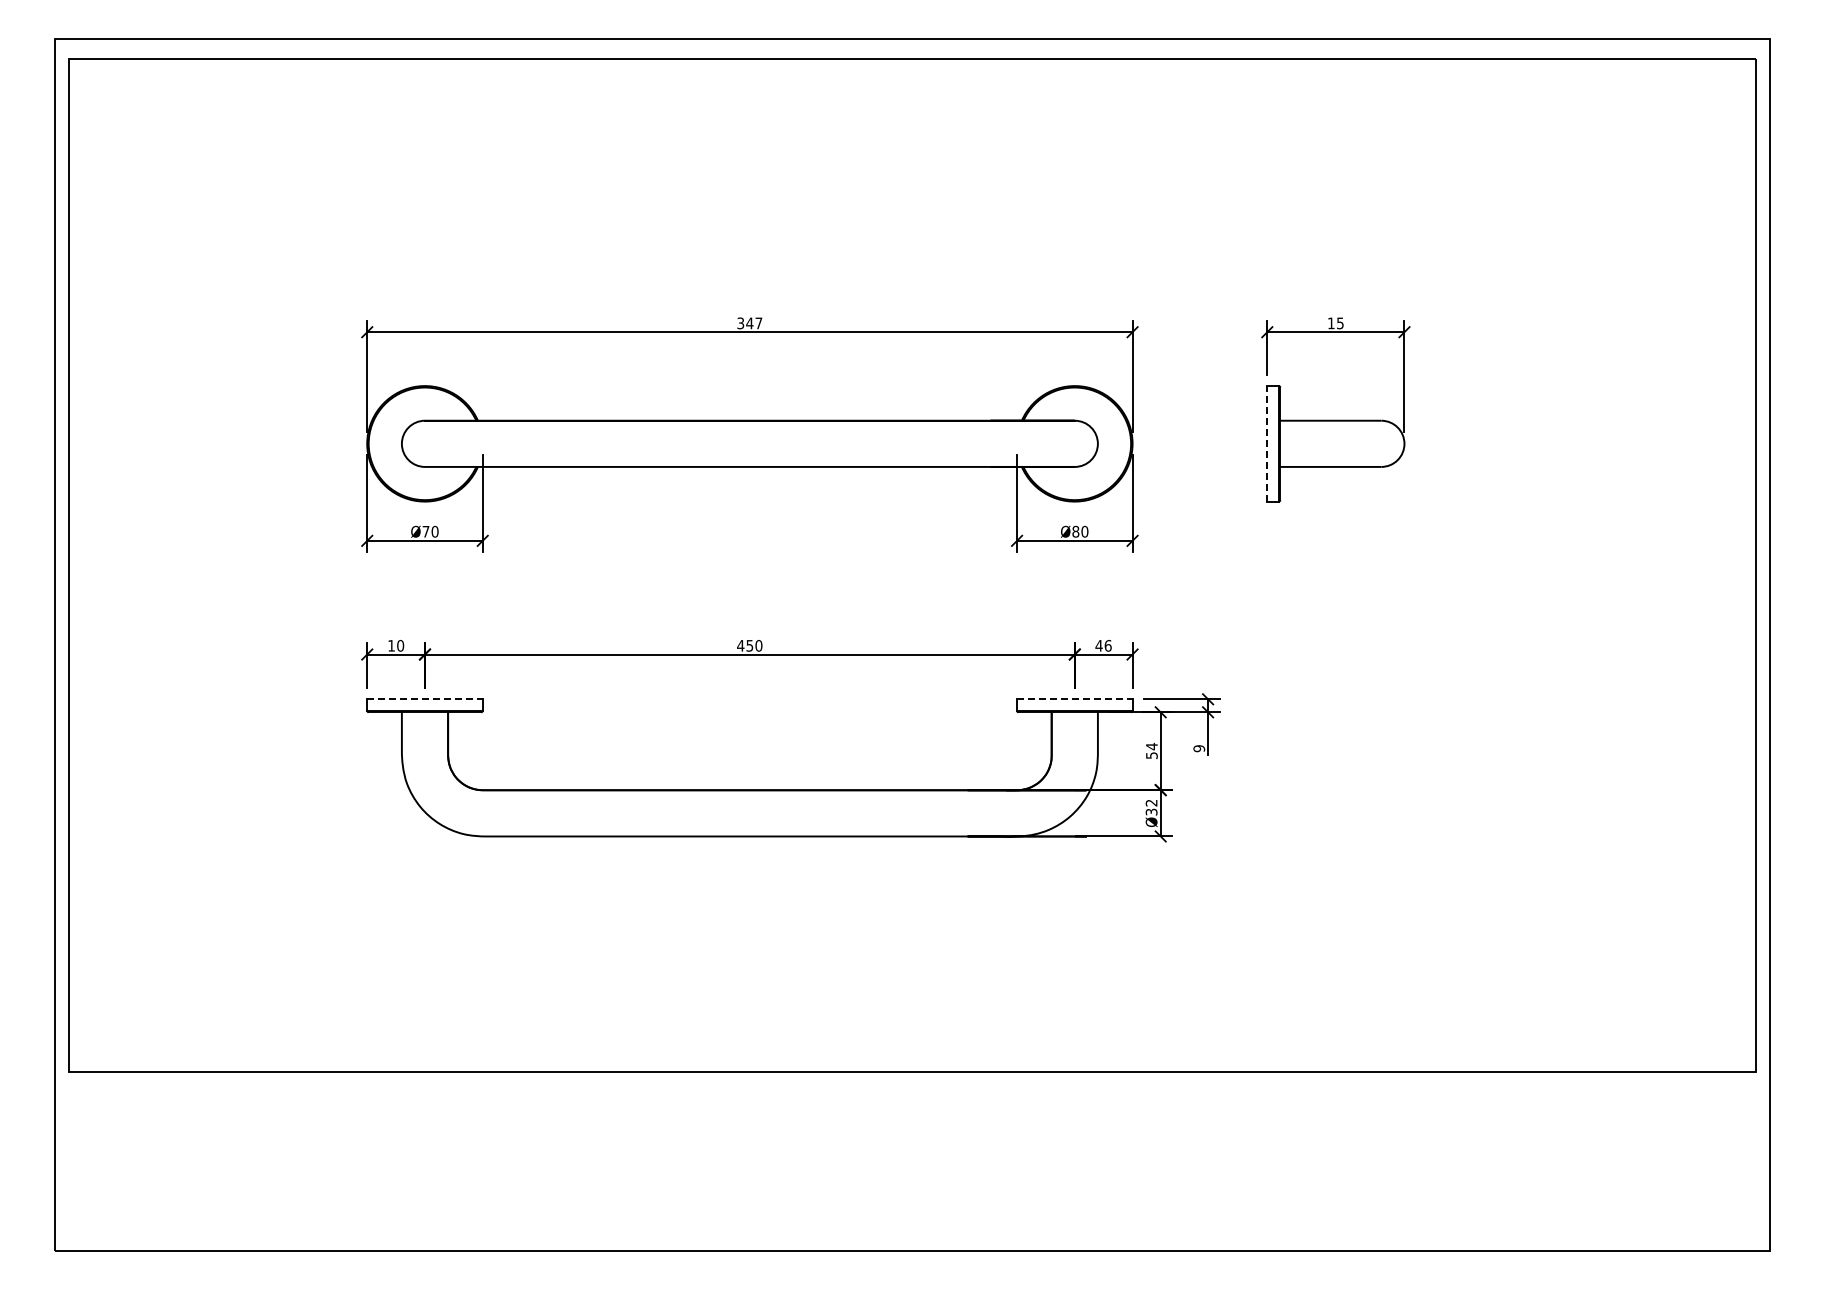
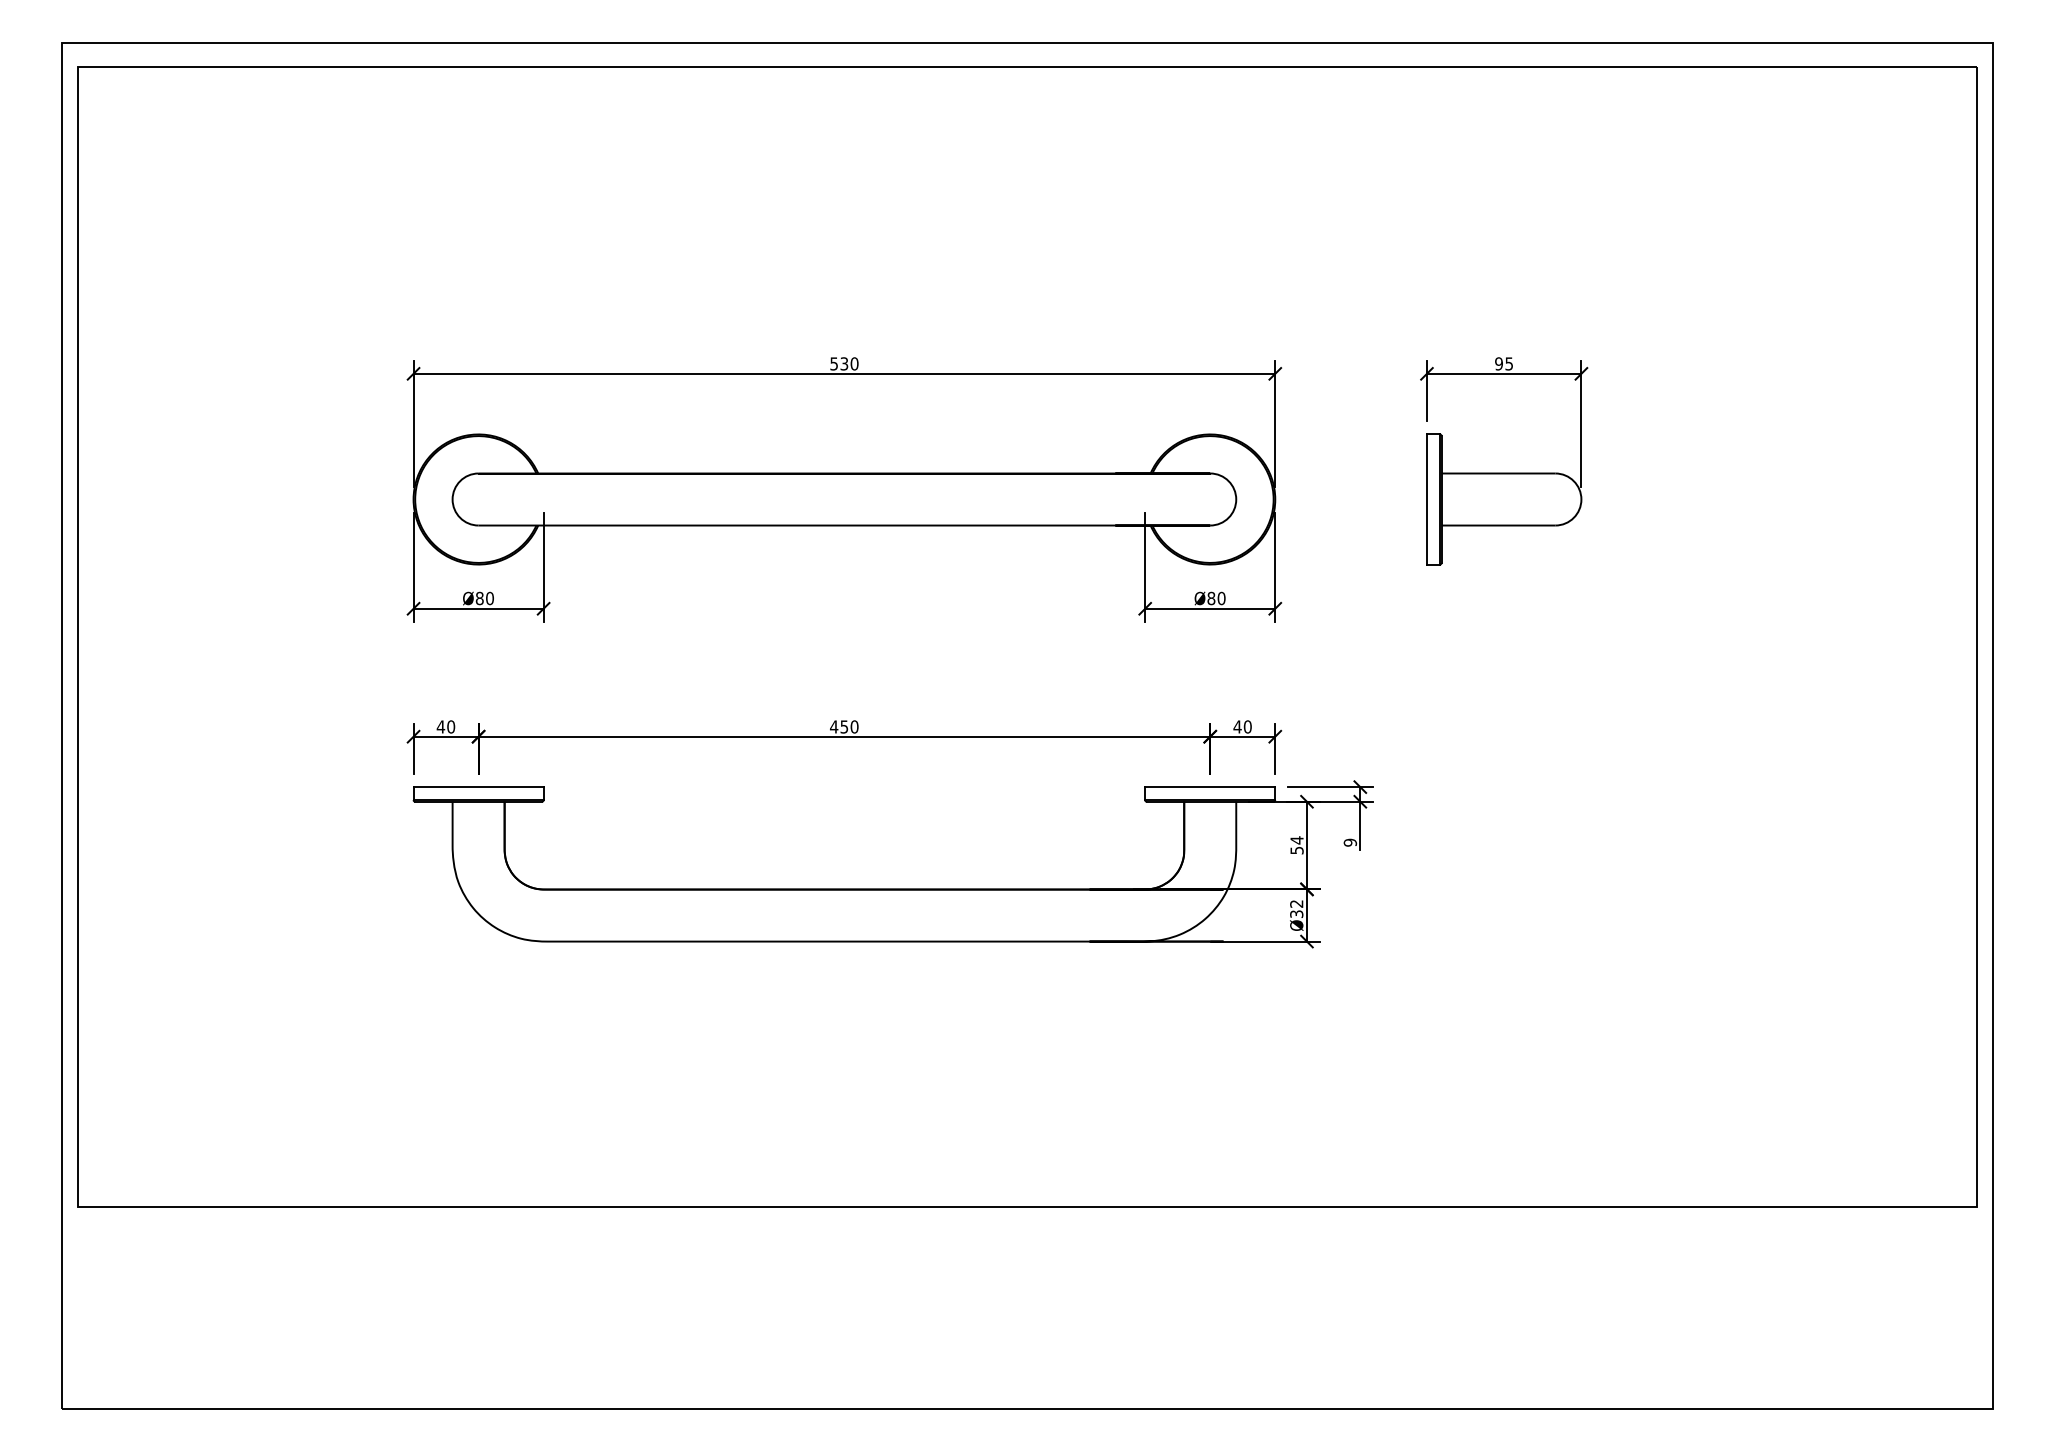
text: (749, 323) -> (843, 364), 347 -> 530
text: (1330, 323) -> (1498, 364), 15 -> 95
line: (1267, 443) -> (1427, 499), dashed -> solid
text: (425, 531) -> (479, 598), Ø70 -> Ø80
text: (391, 645) -> (440, 726), 10 -> 40
text: (1108, 645) -> (1248, 726), 46 -> 40
line: (424, 699) -> (478, 787), dashed -> solid
line: (1074, 699) -> (1209, 787), dashed -> solid

